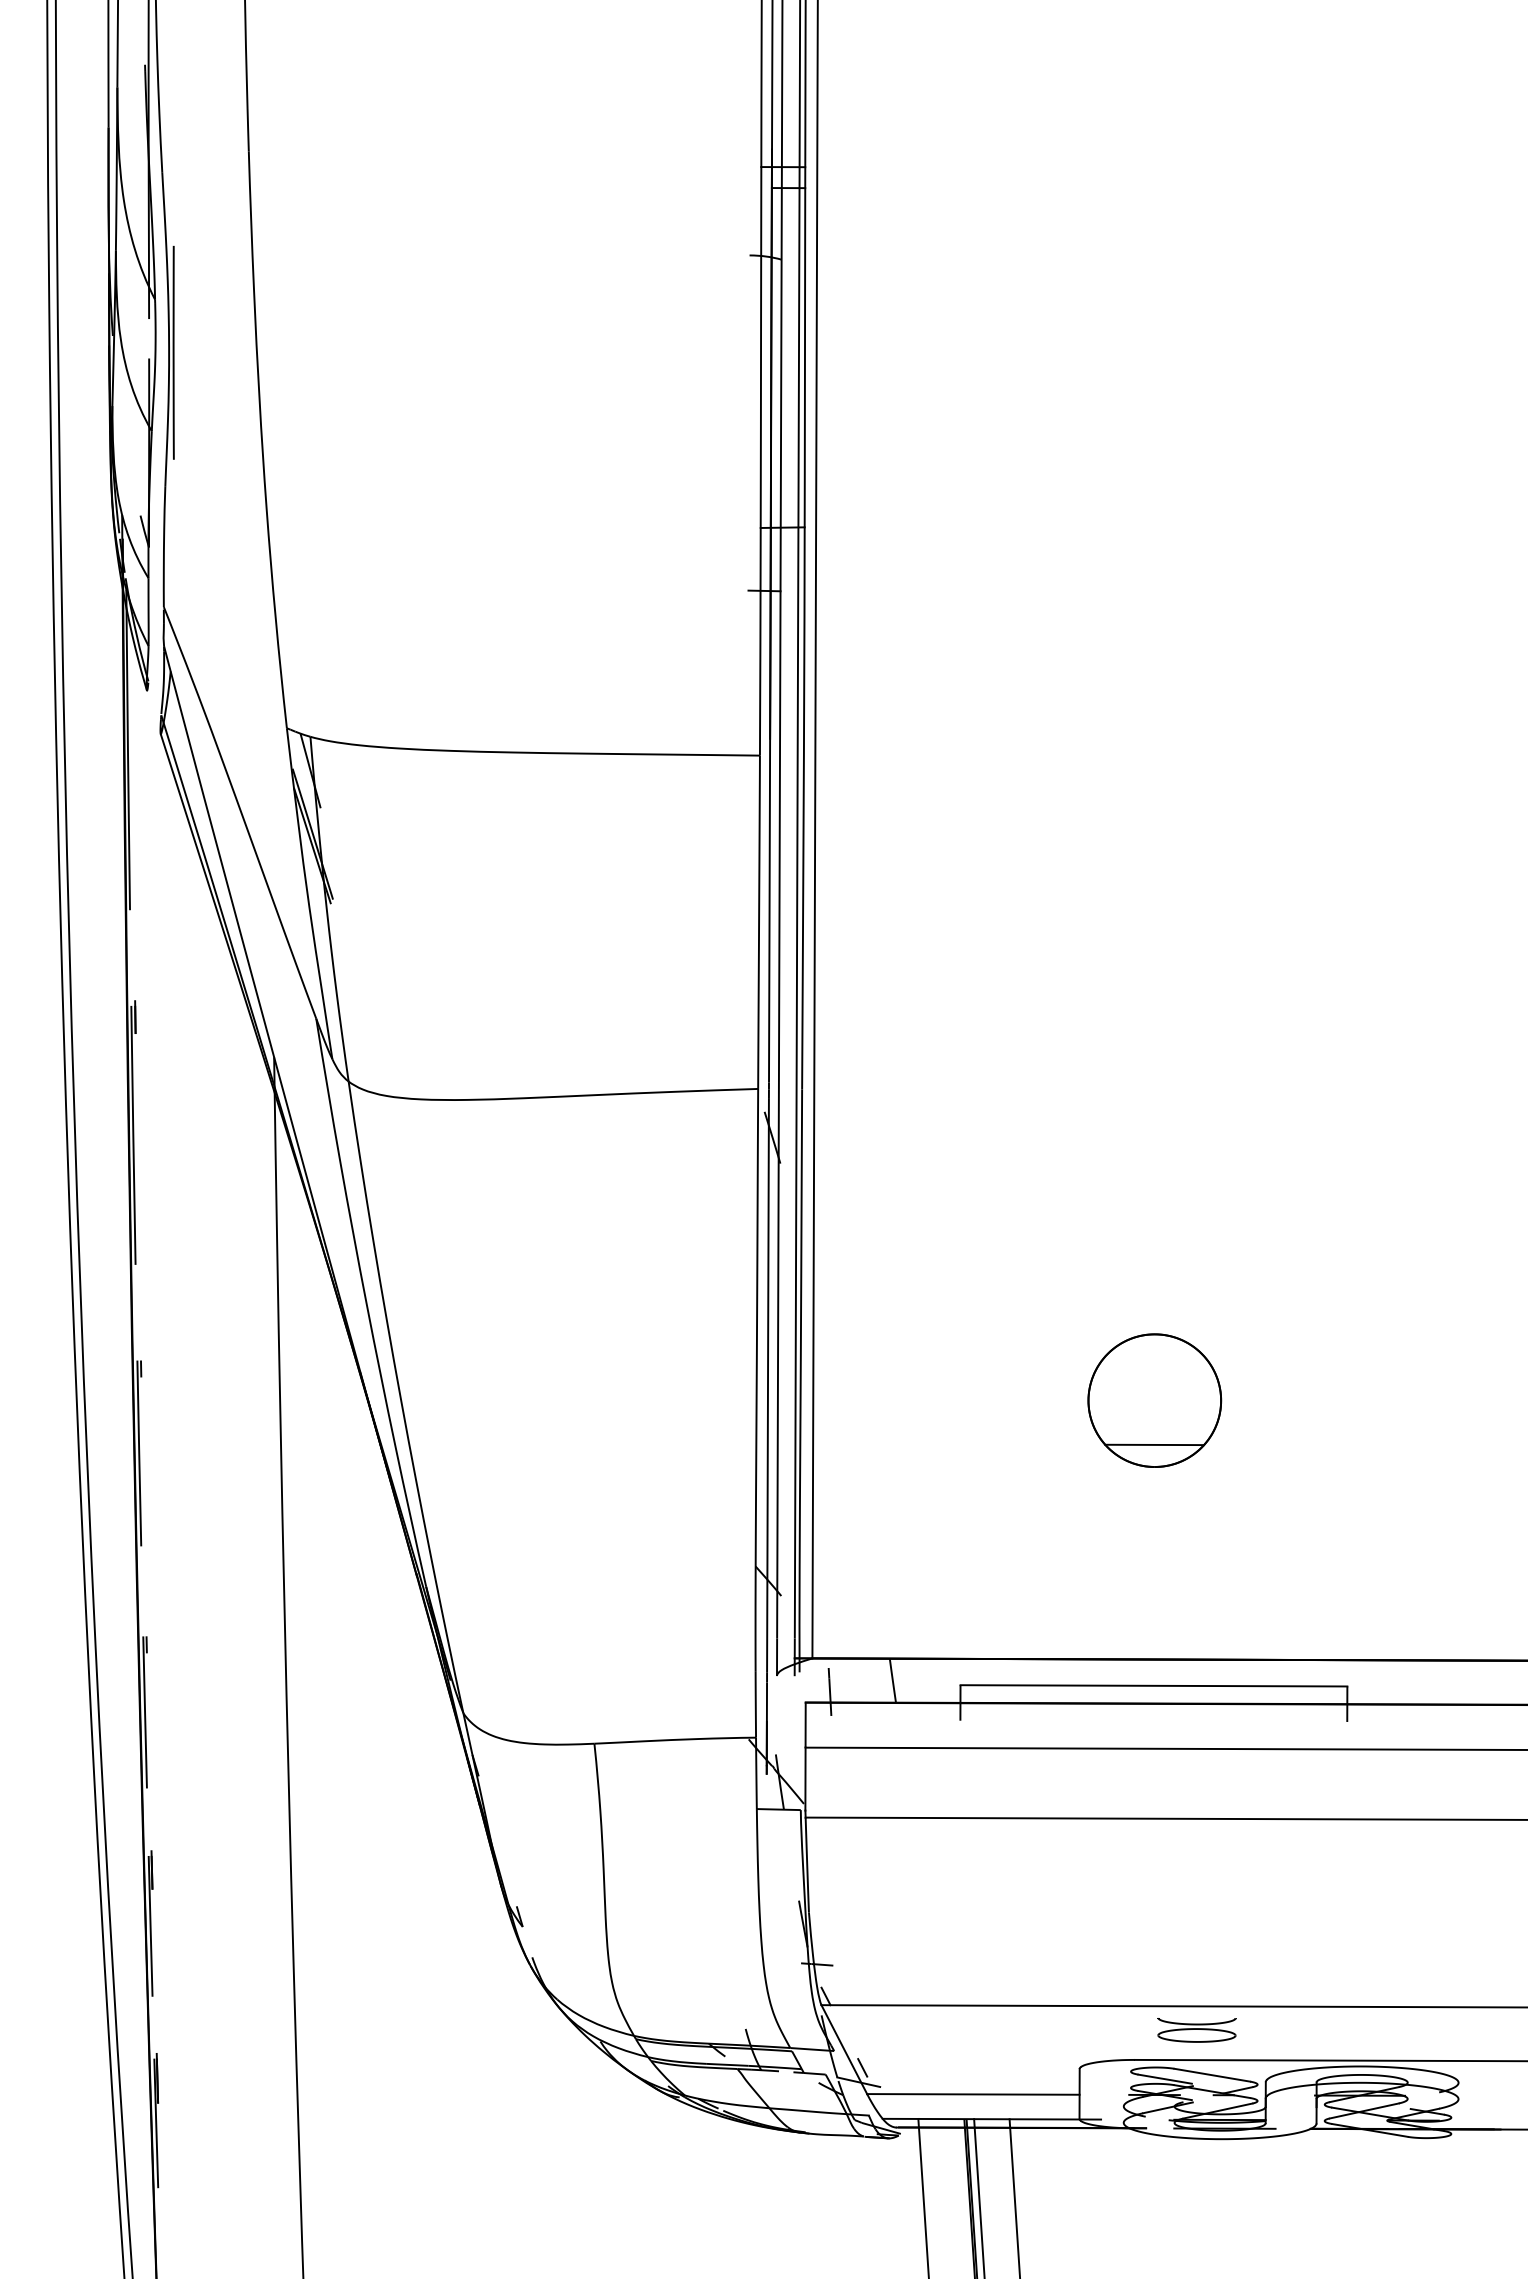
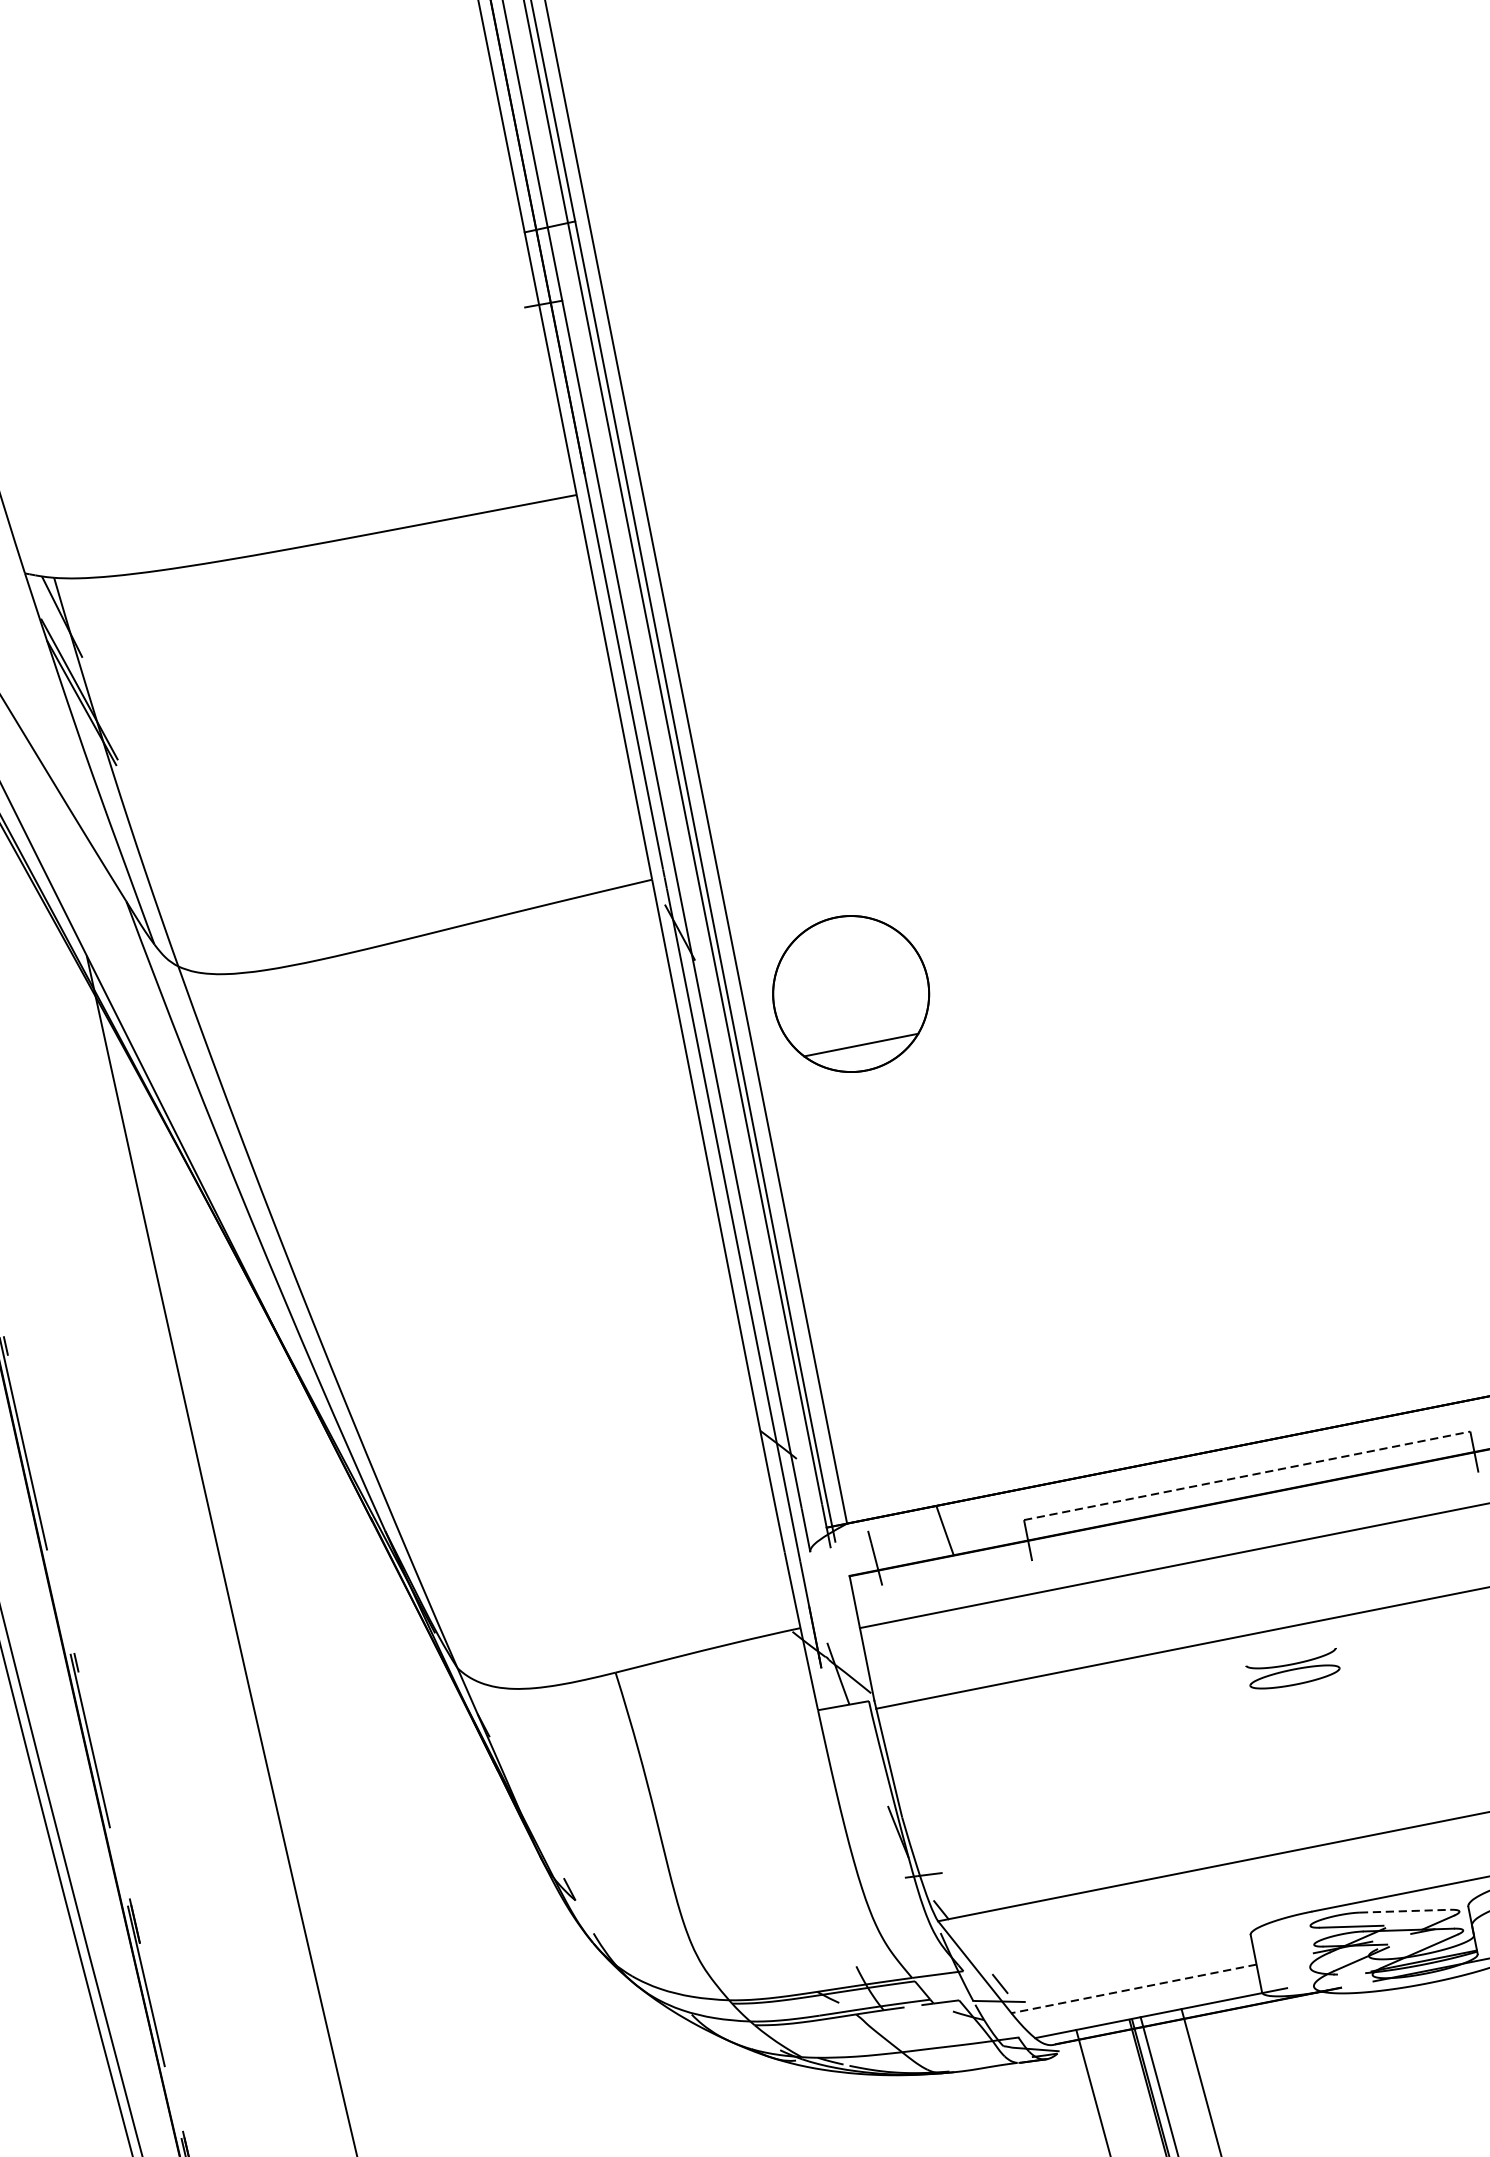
part: (1154, 1400) -> (850, 993), moved
line: (1154, 1685) -> (1247, 1475), solid -> dashed
part: (1196, 2030) -> (1293, 1671), moved
line: (1212, 2075) -> (1405, 1911), solid -> dashed
line: (972, 2094) -> (1133, 1989), solid -> dashed

